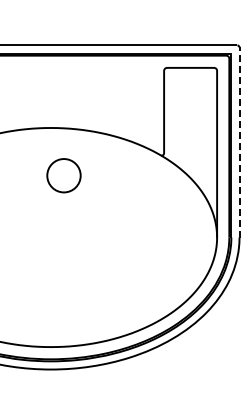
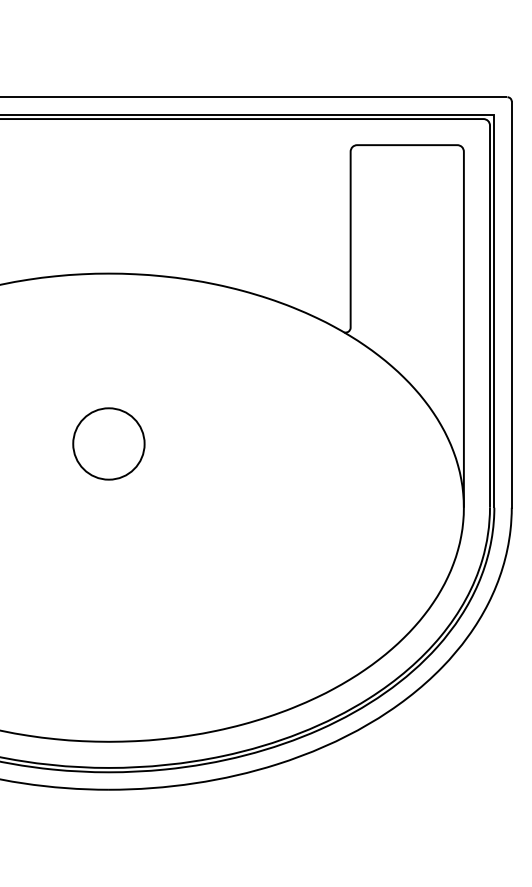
line: (239, 142) -> (511, 304), dashed -> solid
circle: (63, 175) -> (107, 443), moved

